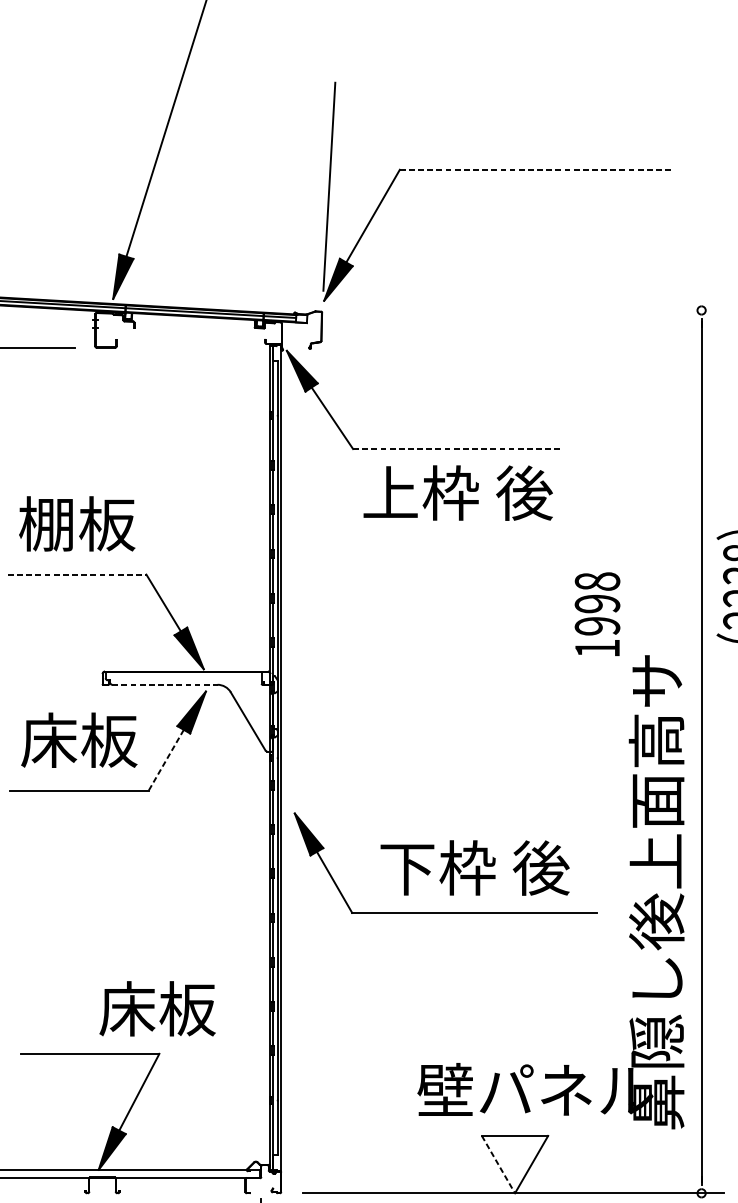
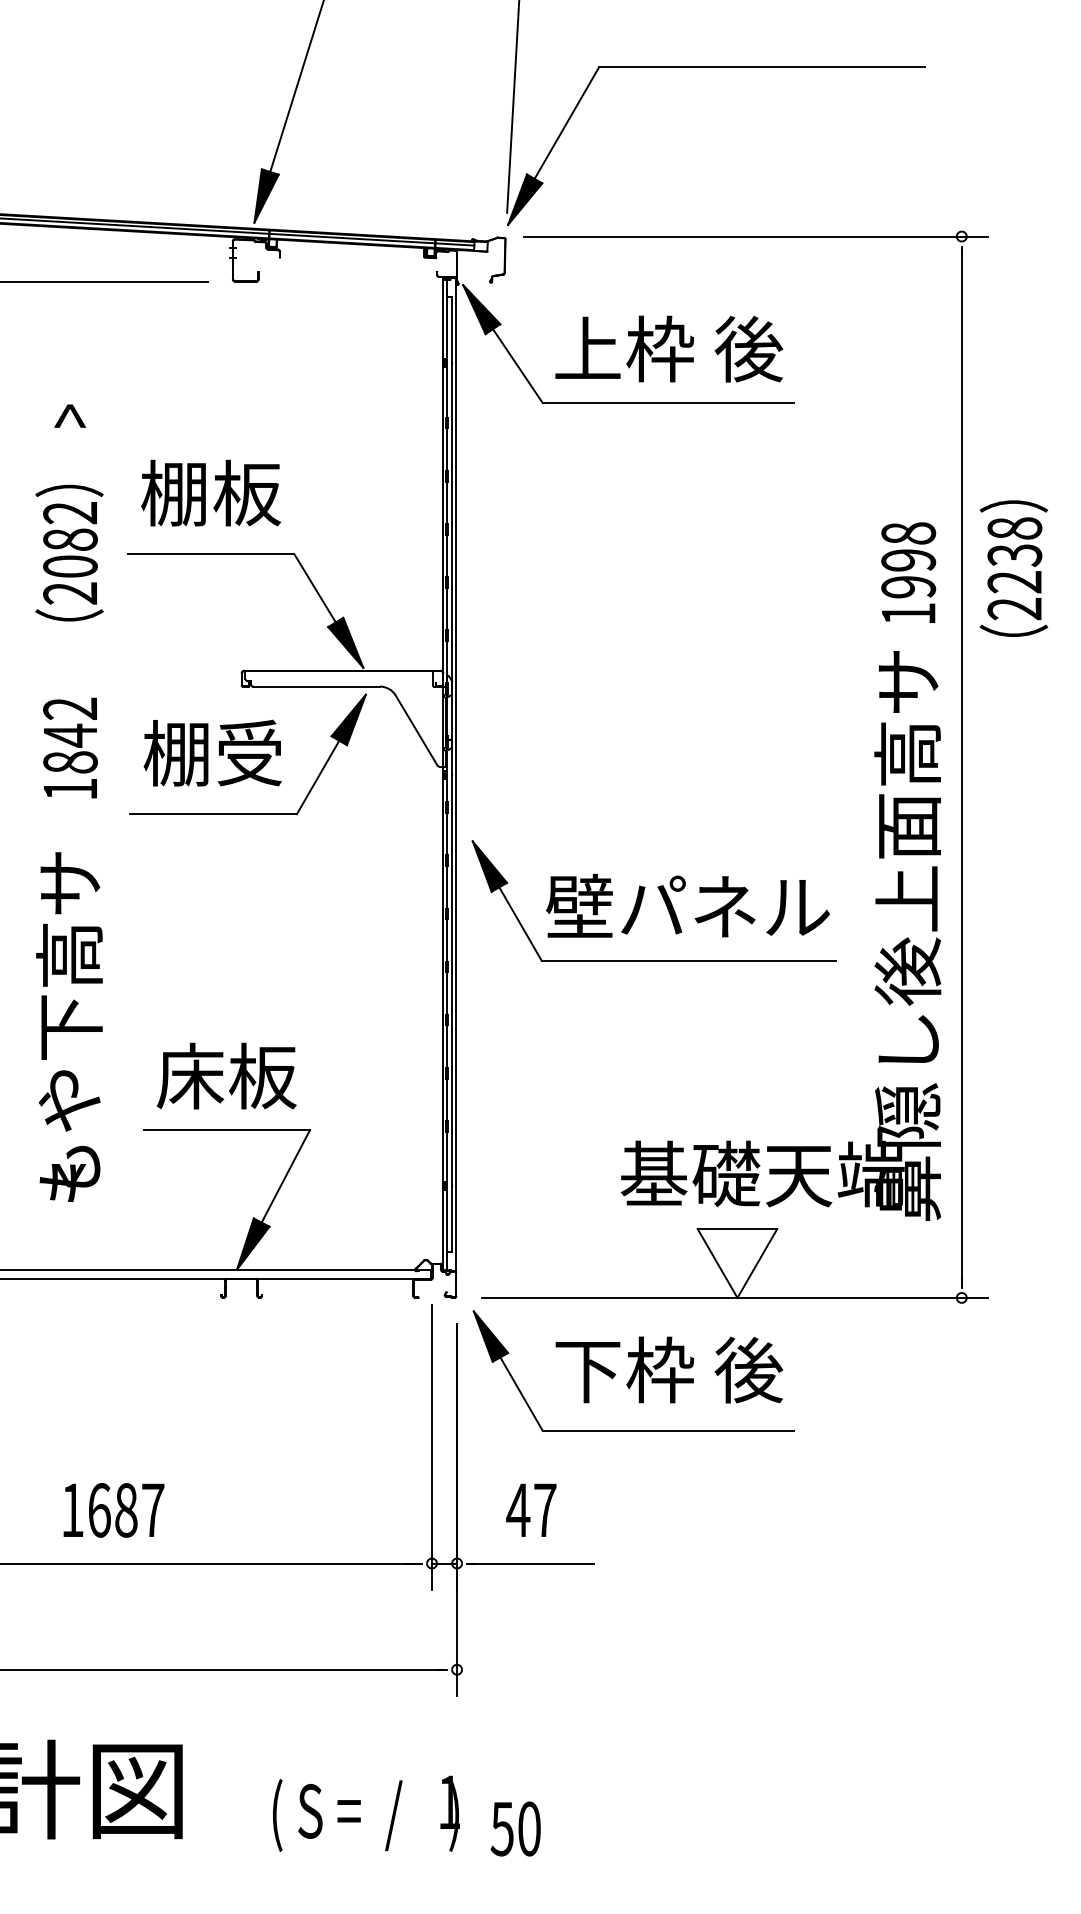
line: (535, 169) -> (761, 67), dashed -> solid
line: (530, 310) -> (756, 236), added
line: (457, 449) -> (668, 403), dashed -> solid
text: (458, 492) -> (669, 348), moved
line: (77, 574) -> (211, 554), dashed -> solid
text: (597, 614) -> (908, 572), moved
line: (165, 684) -> (317, 686), dashed -> solid
text: (79, 739) -> (213, 752), 床板 -> 棚受
line: (165, 760) -> (317, 777), dashed -> solid
text: (473, 867) -> (687, 906), 下枠 後 -> 壁パネル
text: (157, 1008) -> (226, 1075), moved
text: (535, 1089) -> (762, 1173), 壁パネル -> 基礎天端
line: (498, 1164) -> (717, 1263), dashed -> solid

